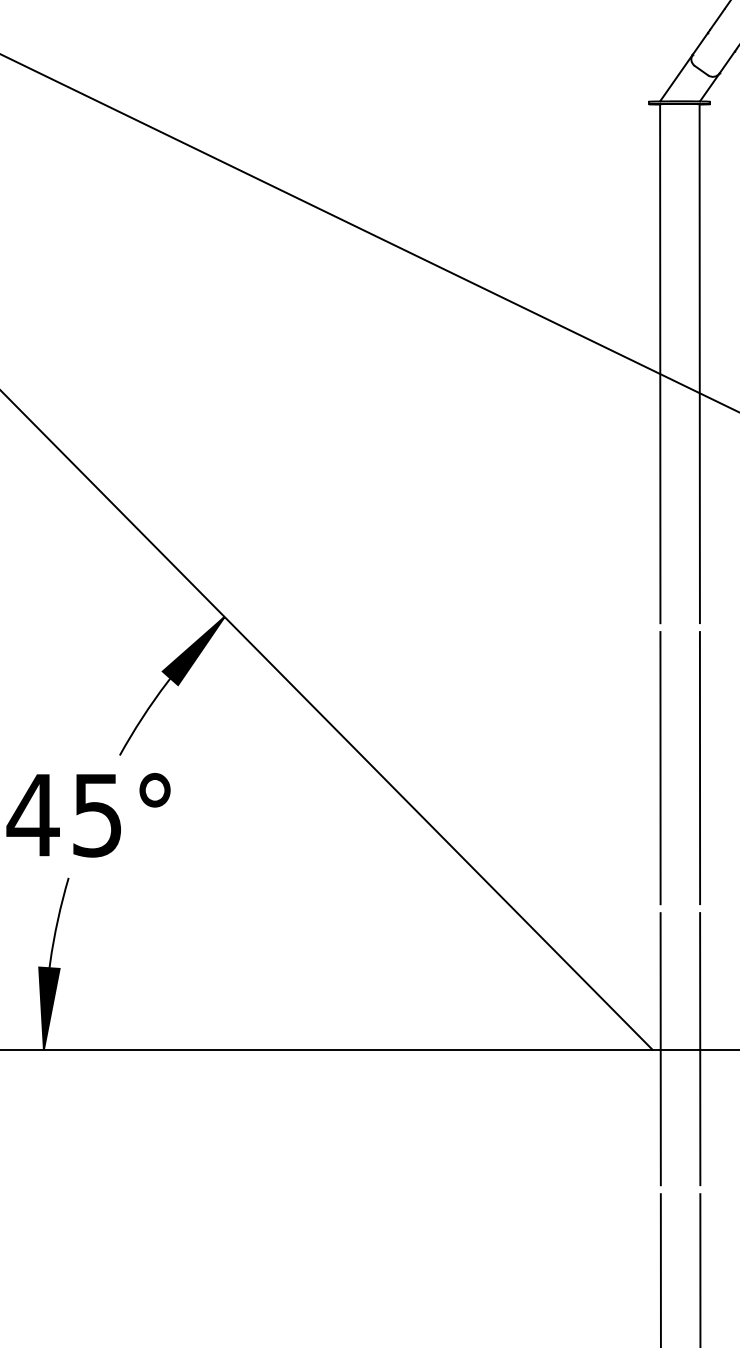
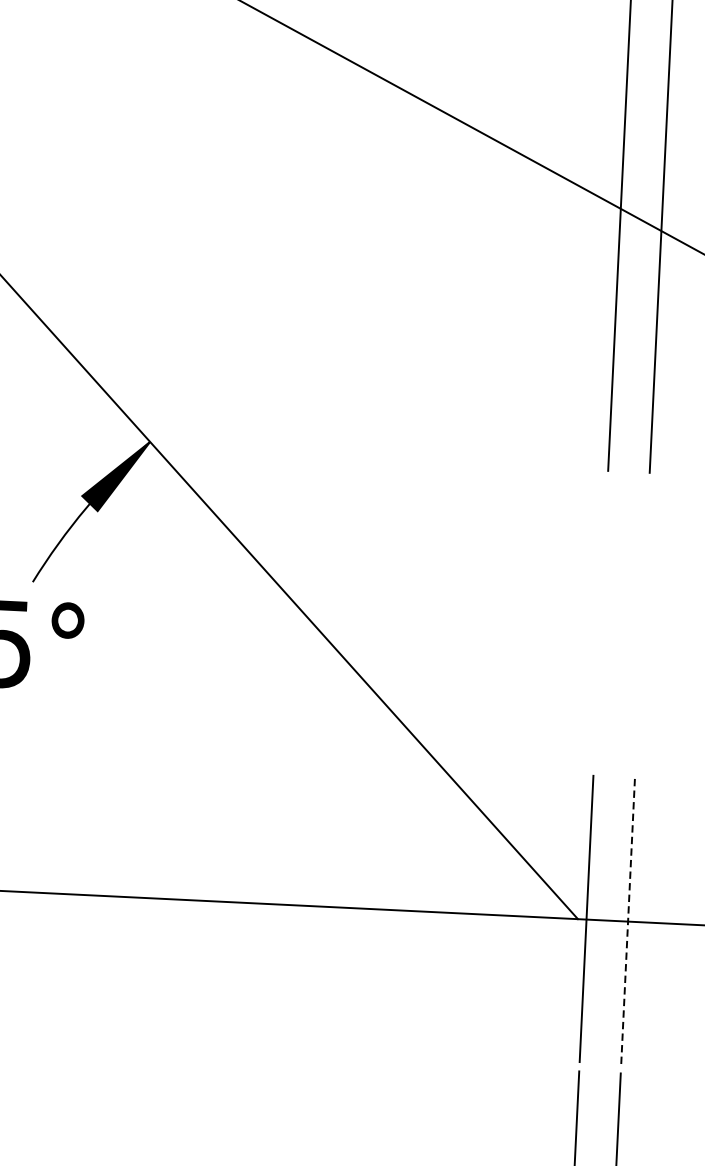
line: (699, 767) -> (641, 624), removed
line: (660, 768) -> (600, 623), removed
line: (700, 1048) -> (628, 920), solid -> dashed

